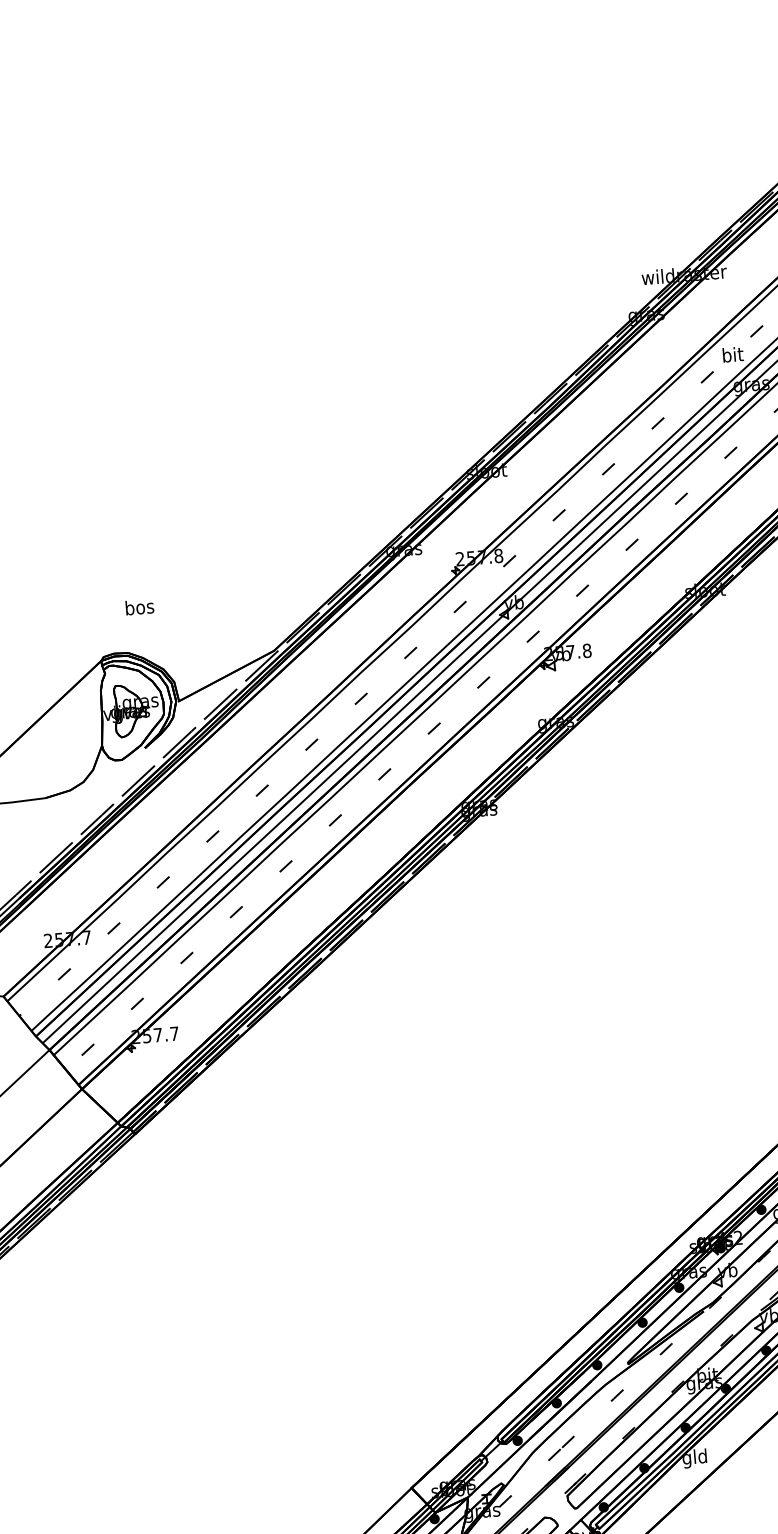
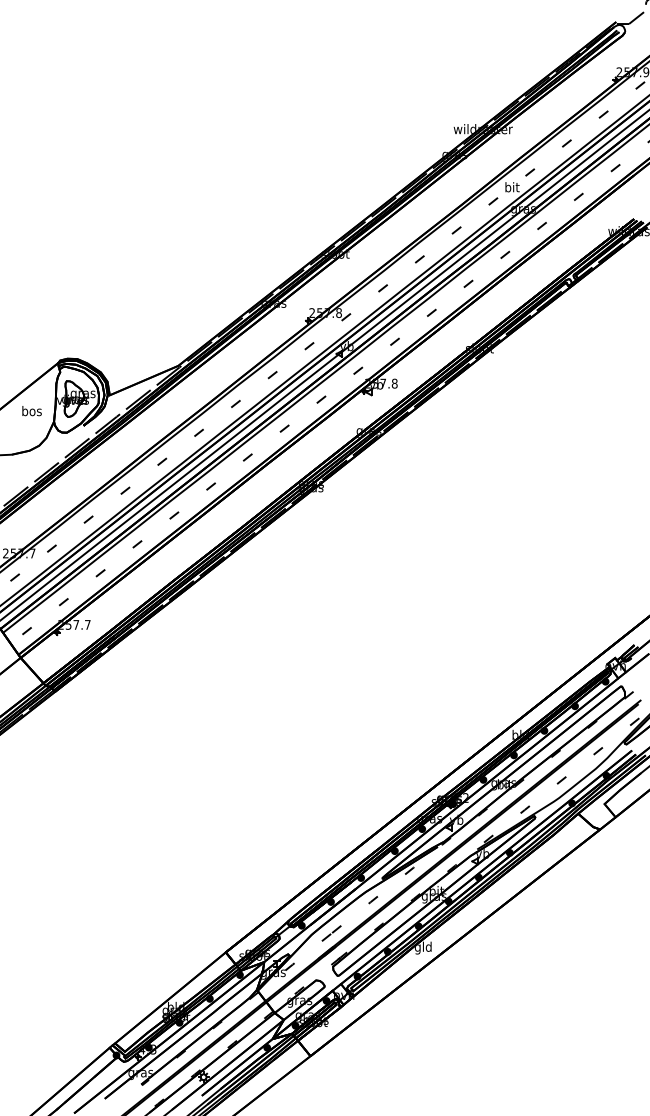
text: (139, 607) -> (31, 411), moved

